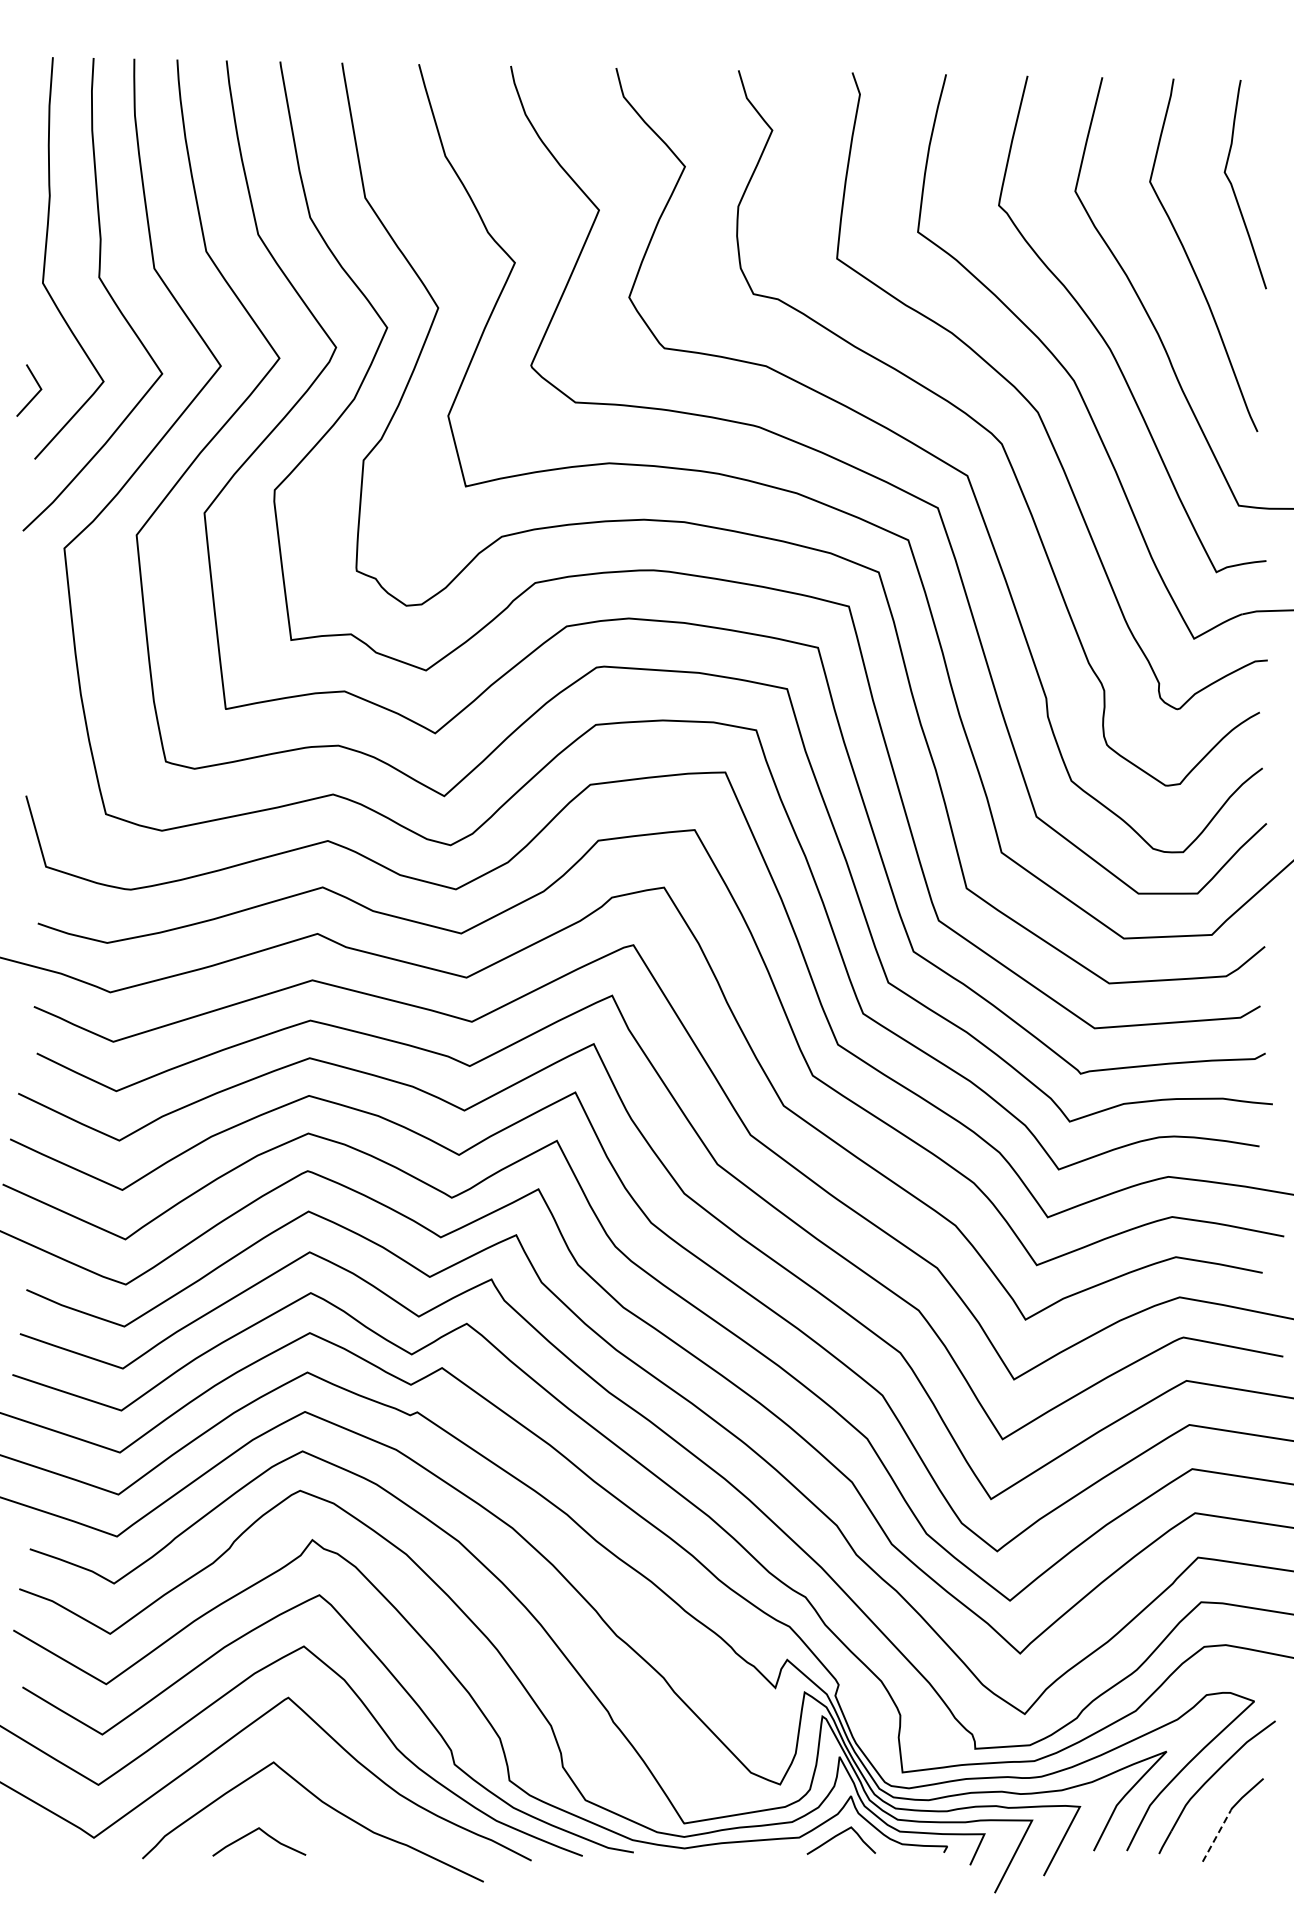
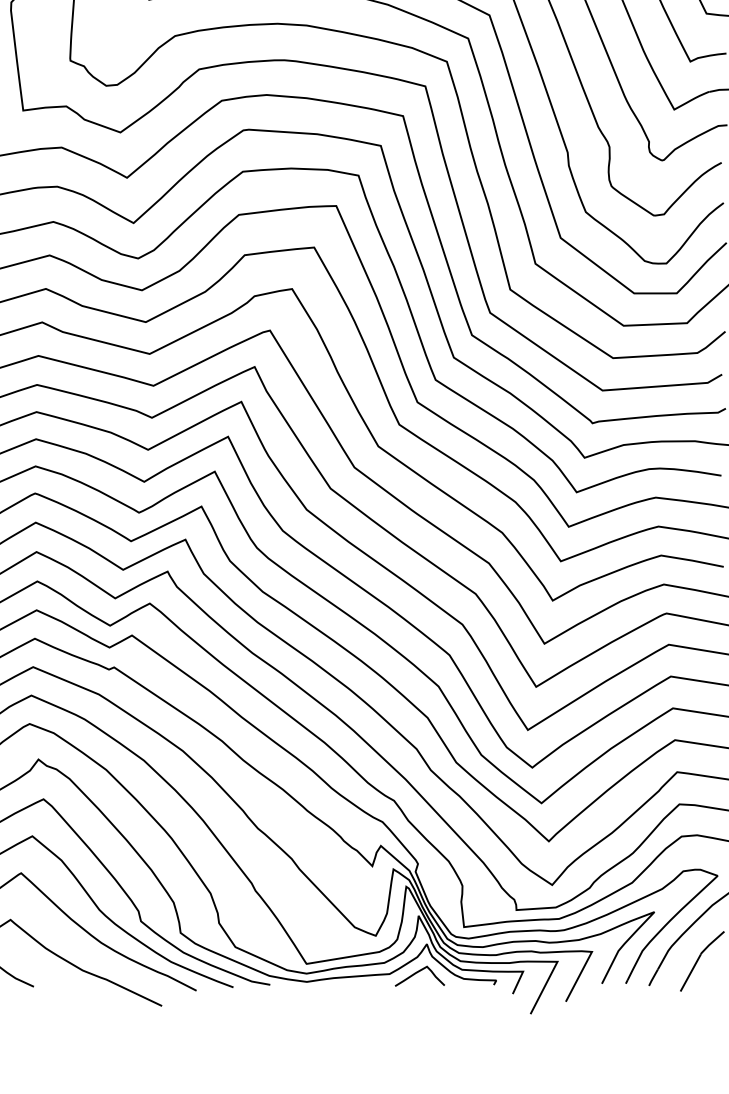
line: (1217, 1835) -> (691, 972), dashed -> solid

